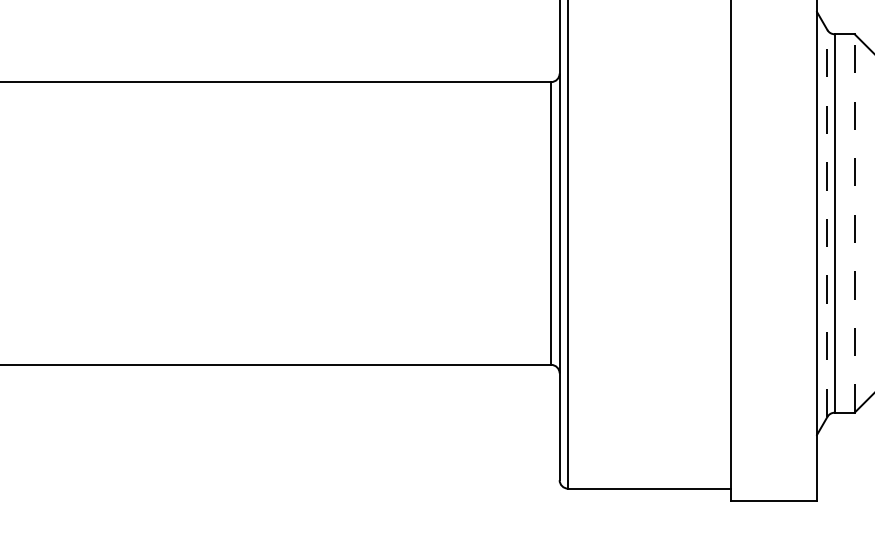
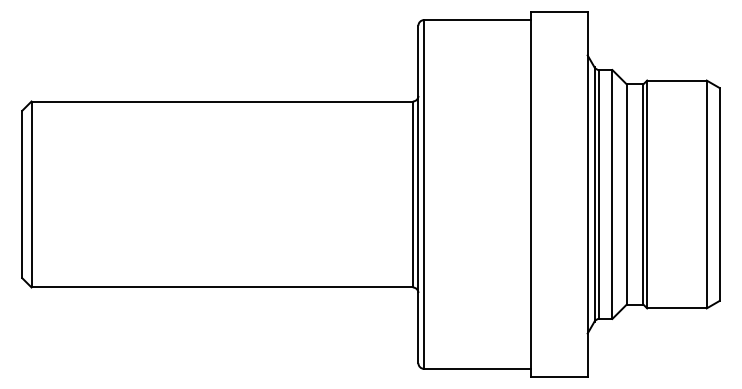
line: (827, 223) -> (594, 194), dashed -> solid
line: (854, 223) -> (612, 194), dashed -> solid

